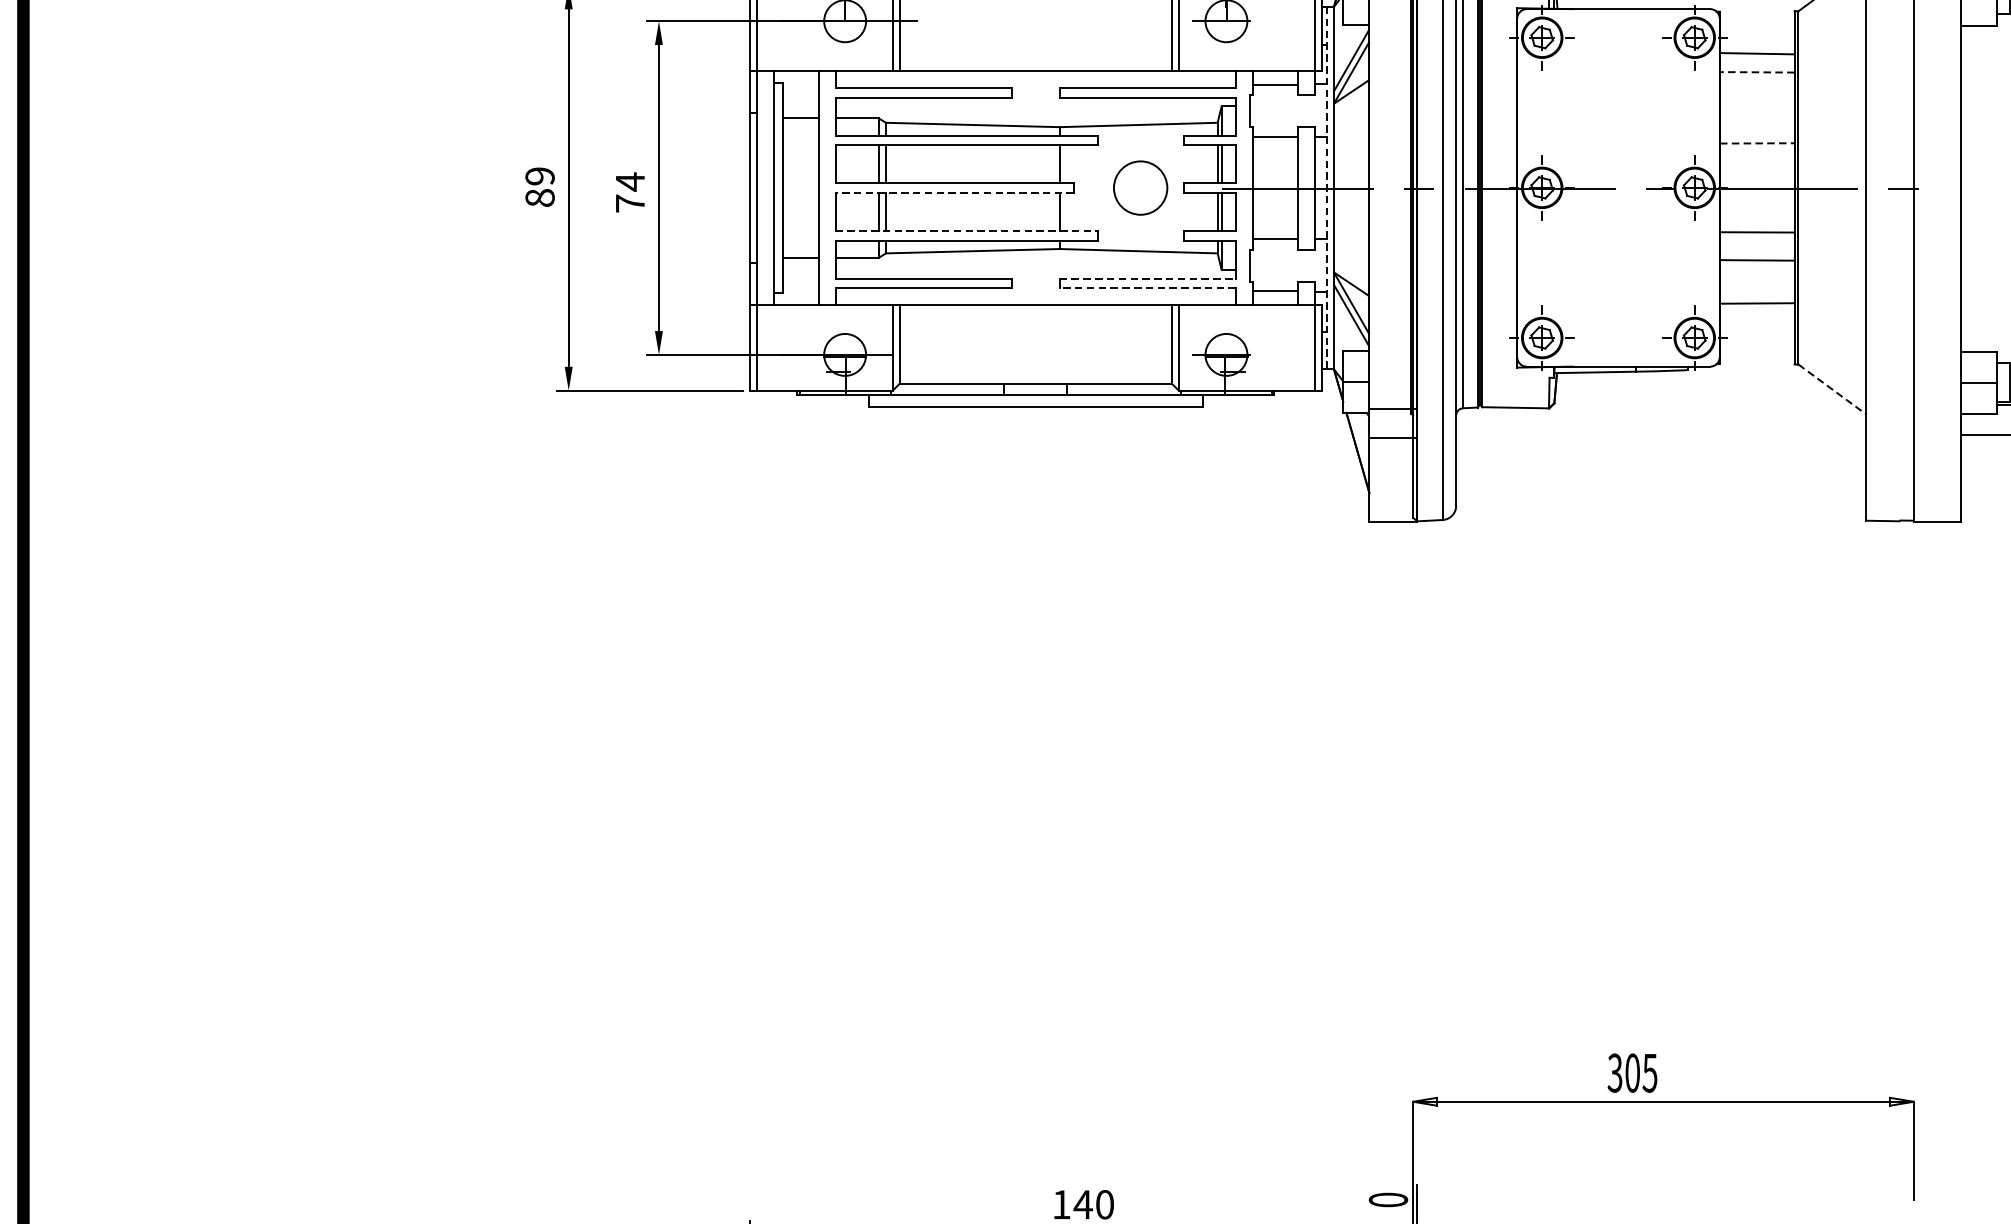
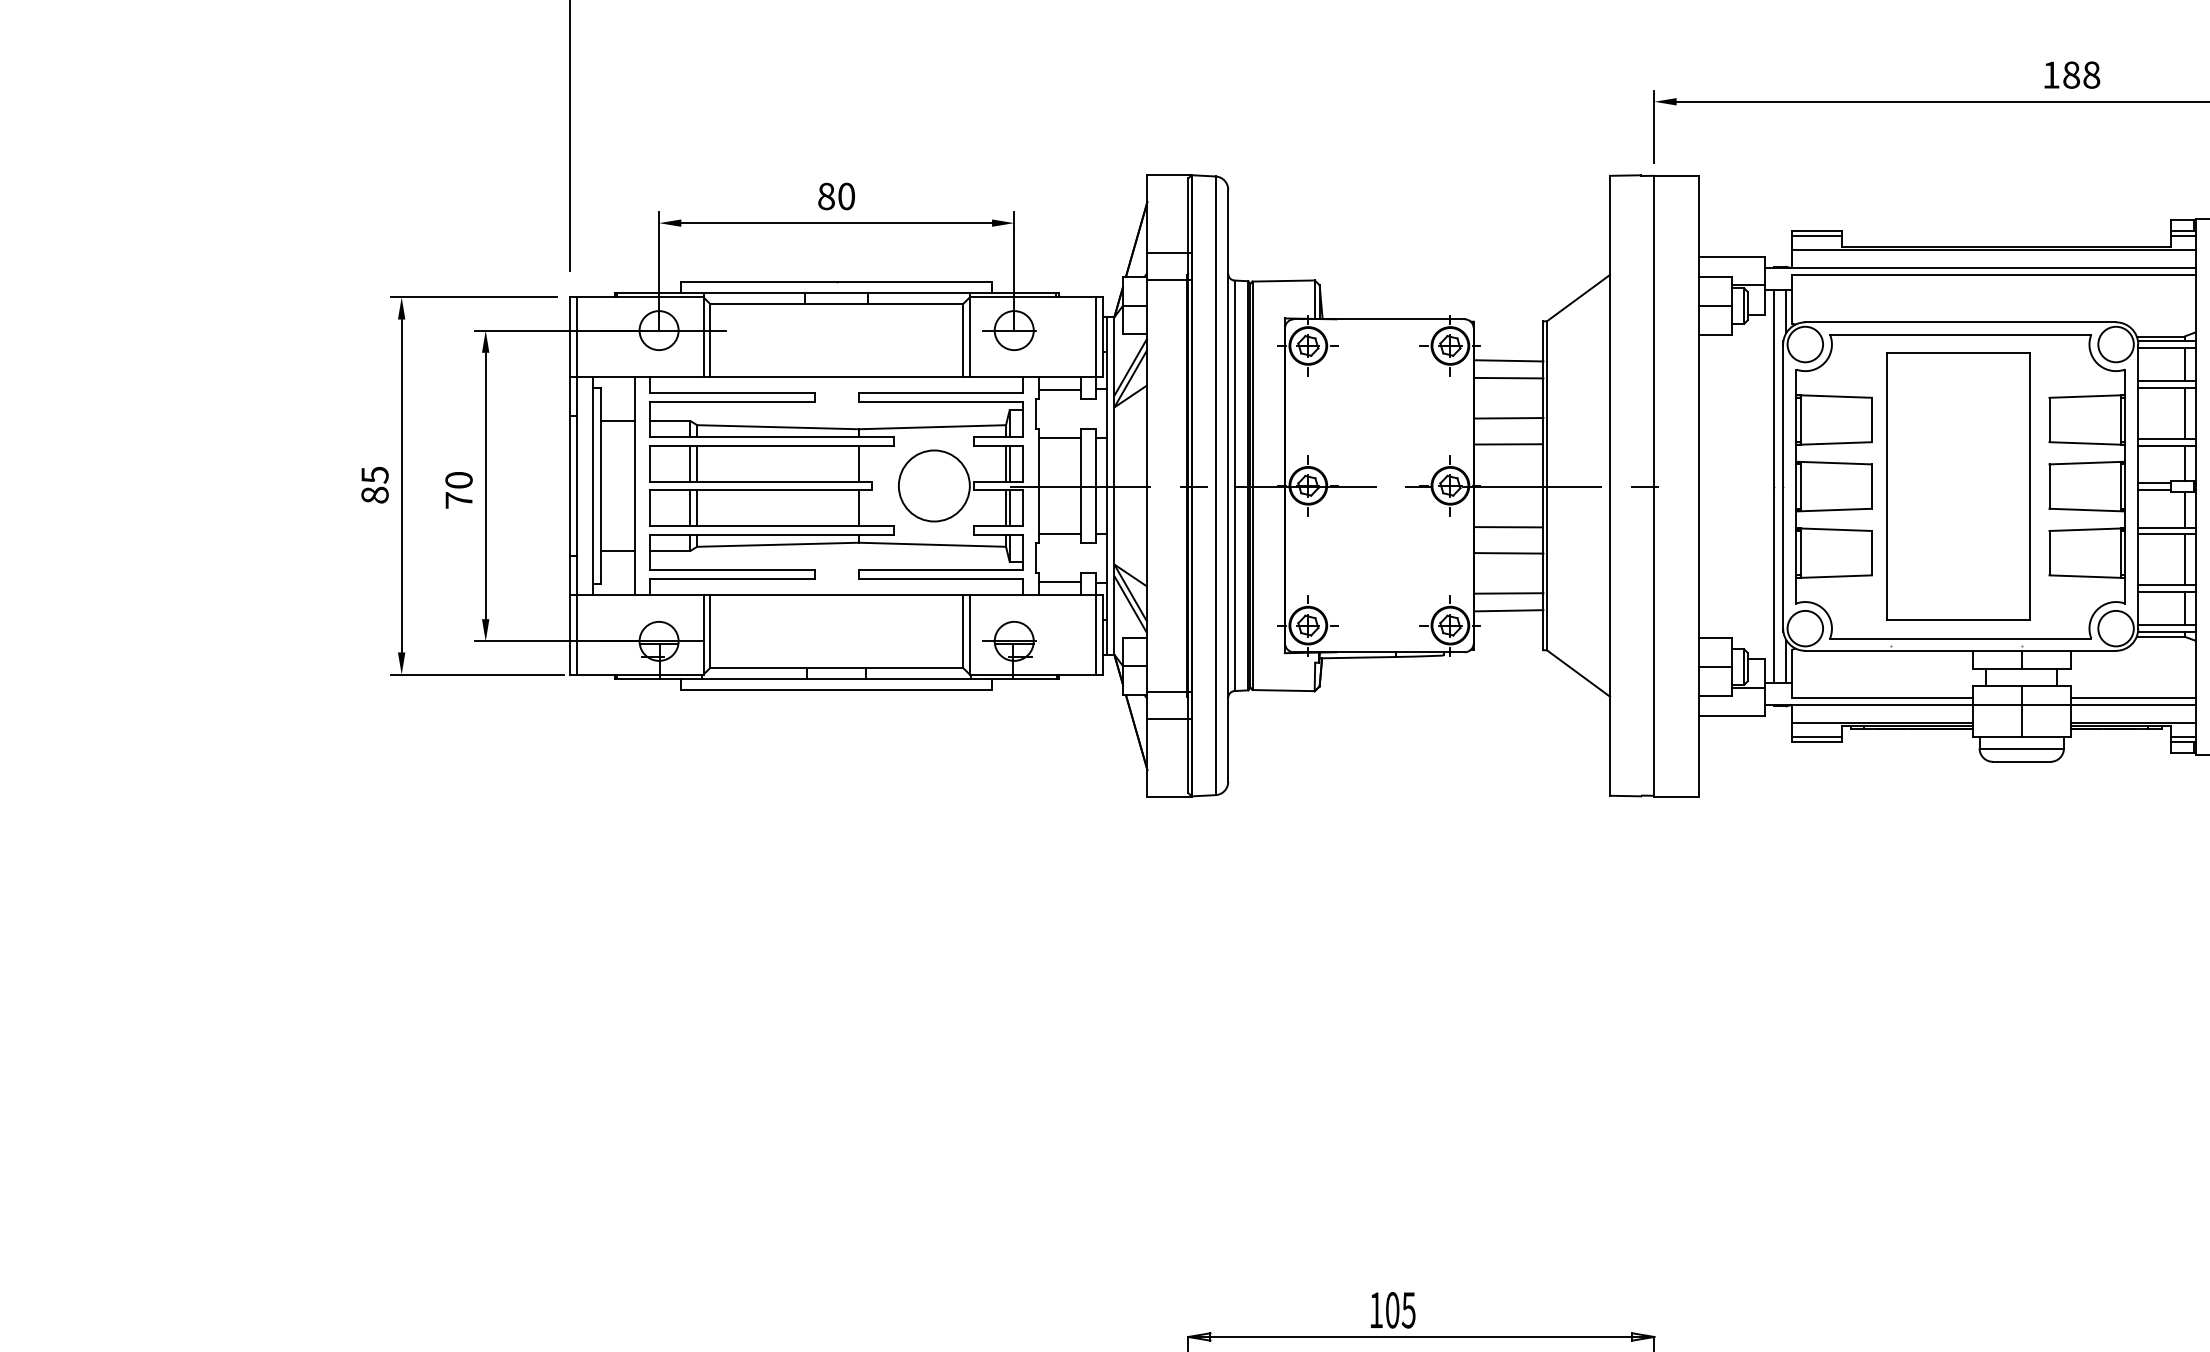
line: (1757, 72) -> (1508, 378), dashed -> solid
line: (1757, 115) -> (1508, 418), added
line: (1757, 143) -> (1508, 444), dashed -> solid
text: (539, 175) -> (374, 474), 89 -> 85
text: (629, 182) -> (458, 480), 74 -> 70
circle: (1139, 187) -> (933, 485), size x1.43
line: (1326, 188) -> (1107, 486), dashed -> solid
line: (955, 192) -> (761, 490), dashed -> solid
line: (966, 230) -> (772, 525), dashed -> solid
line: (1148, 278) -> (941, 570), dashed -> solid
line: (1147, 288) -> (940, 579), dashed -> solid
line: (1757, 321) -> (1508, 610), added
line: (1832, 389) -> (1578, 673), dashed -> solid
text: (1614, 1073) -> (1375, 1310), 305 -> 105

